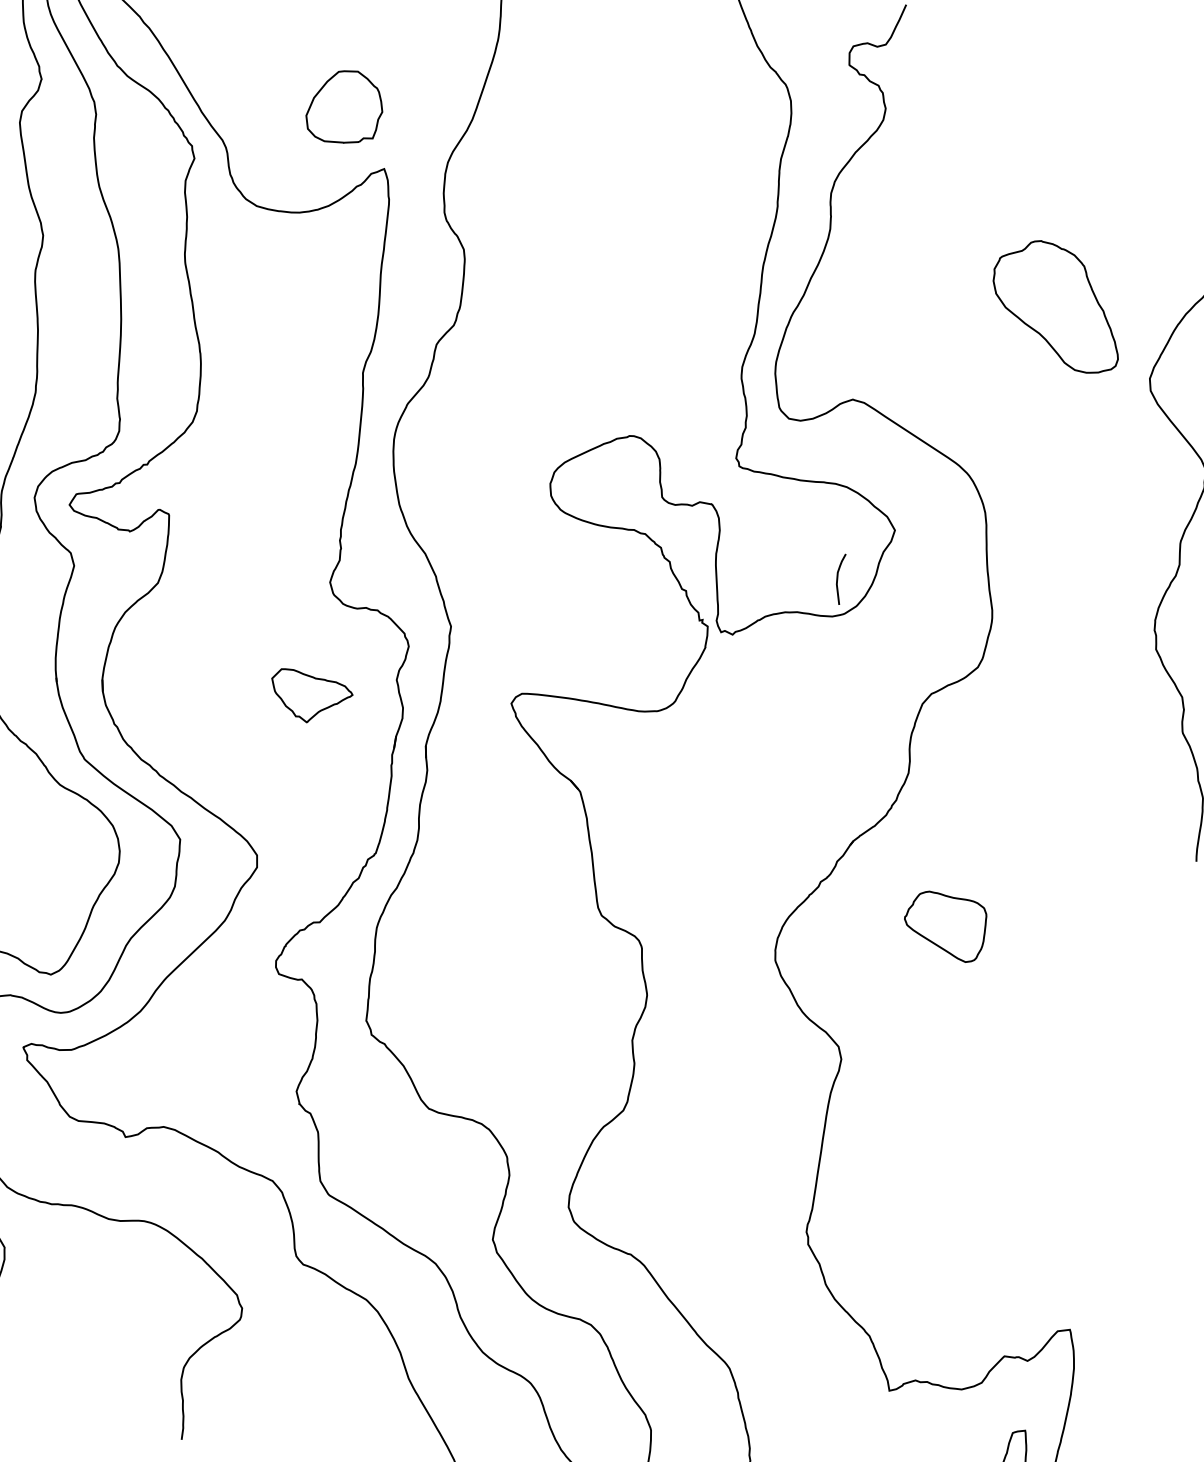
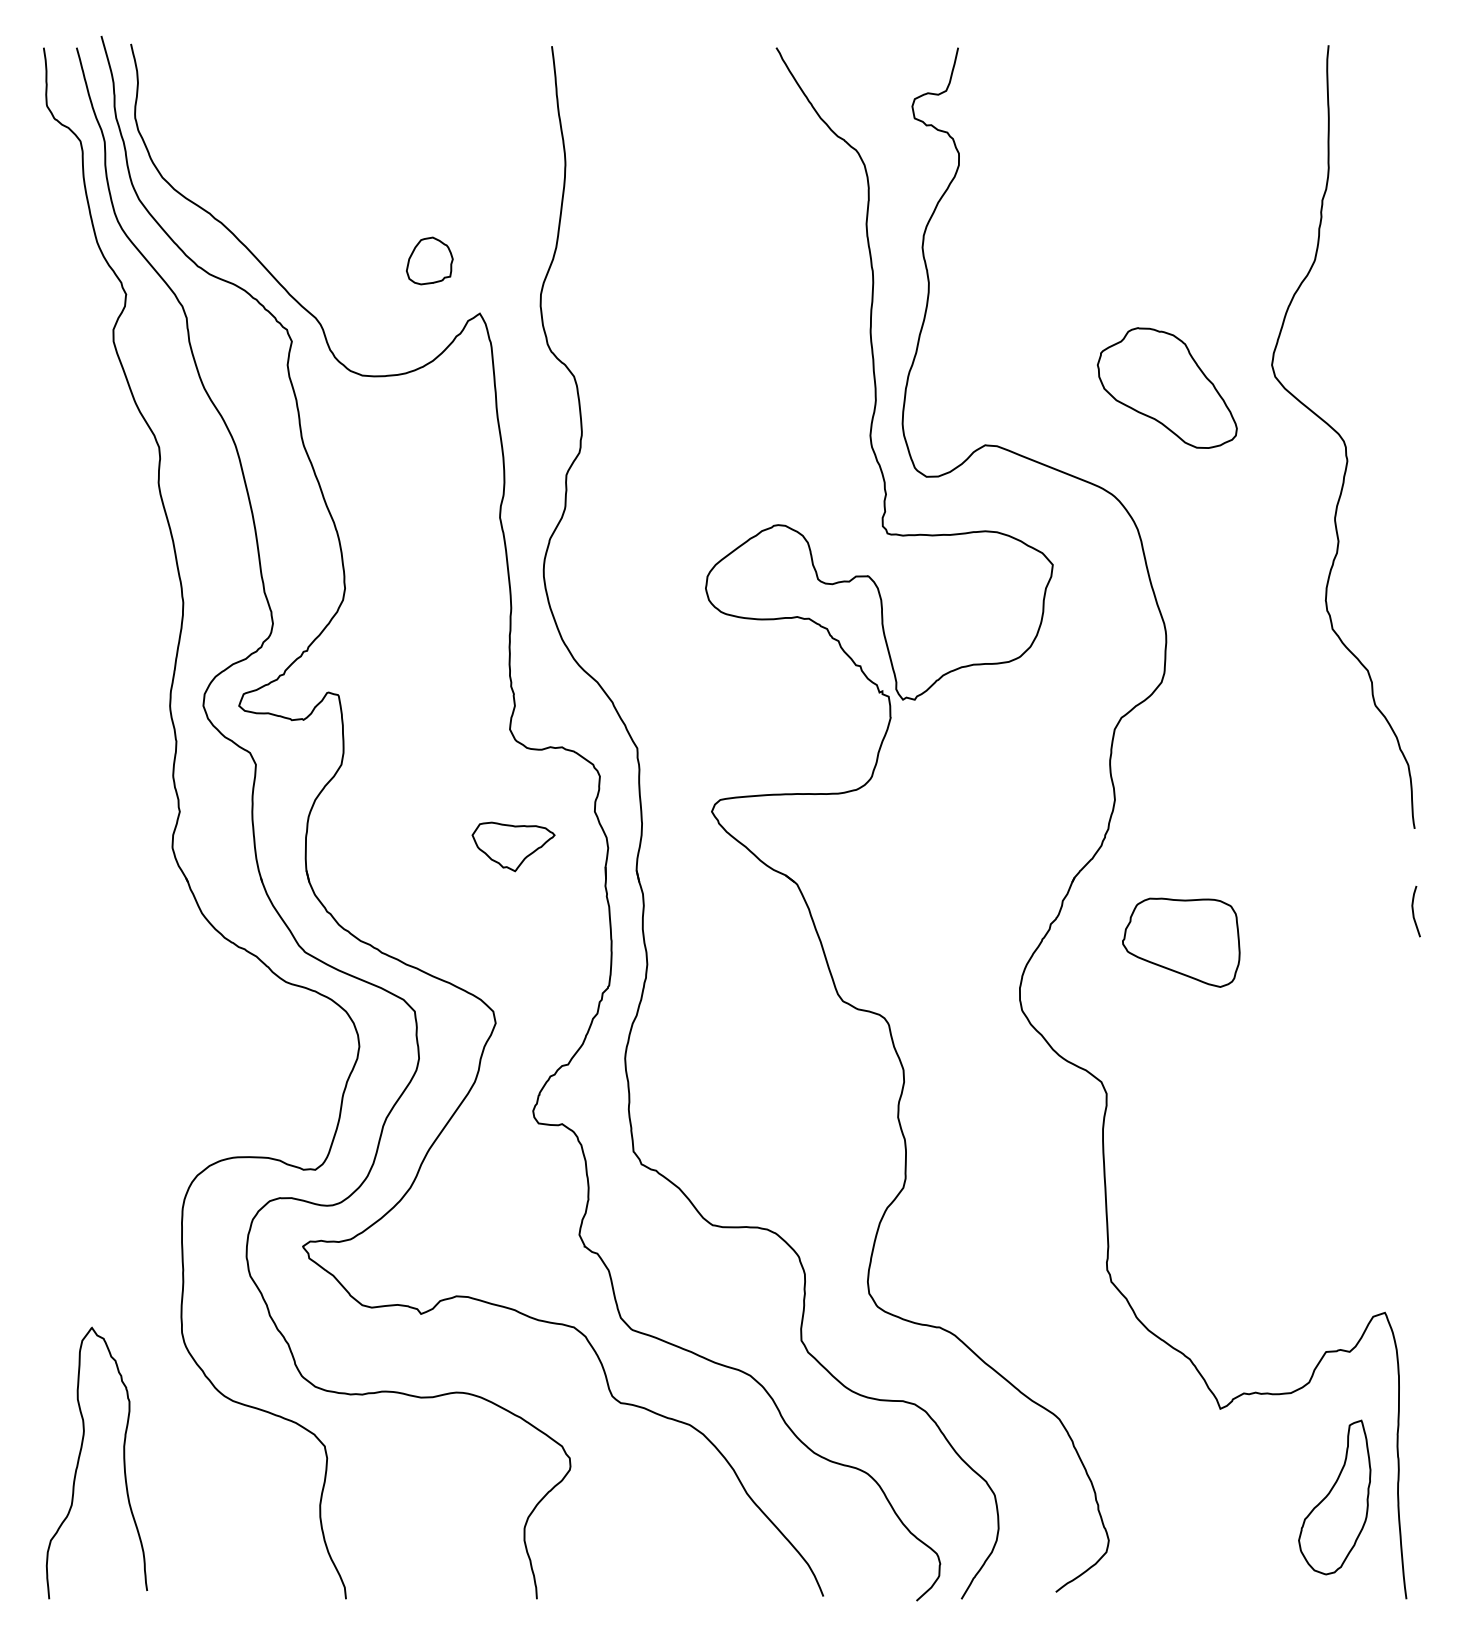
part: (345, 106) -> (429, 260), size x0.62
part: (1058, 305) -> (1167, 387), moved
curve: (837, 578) -> (1413, 911), moved
part: (945, 926) -> (1181, 942), size x1.43

